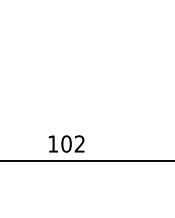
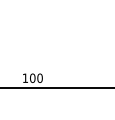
text: (78, 142) -> (39, 77), 102 -> 100

